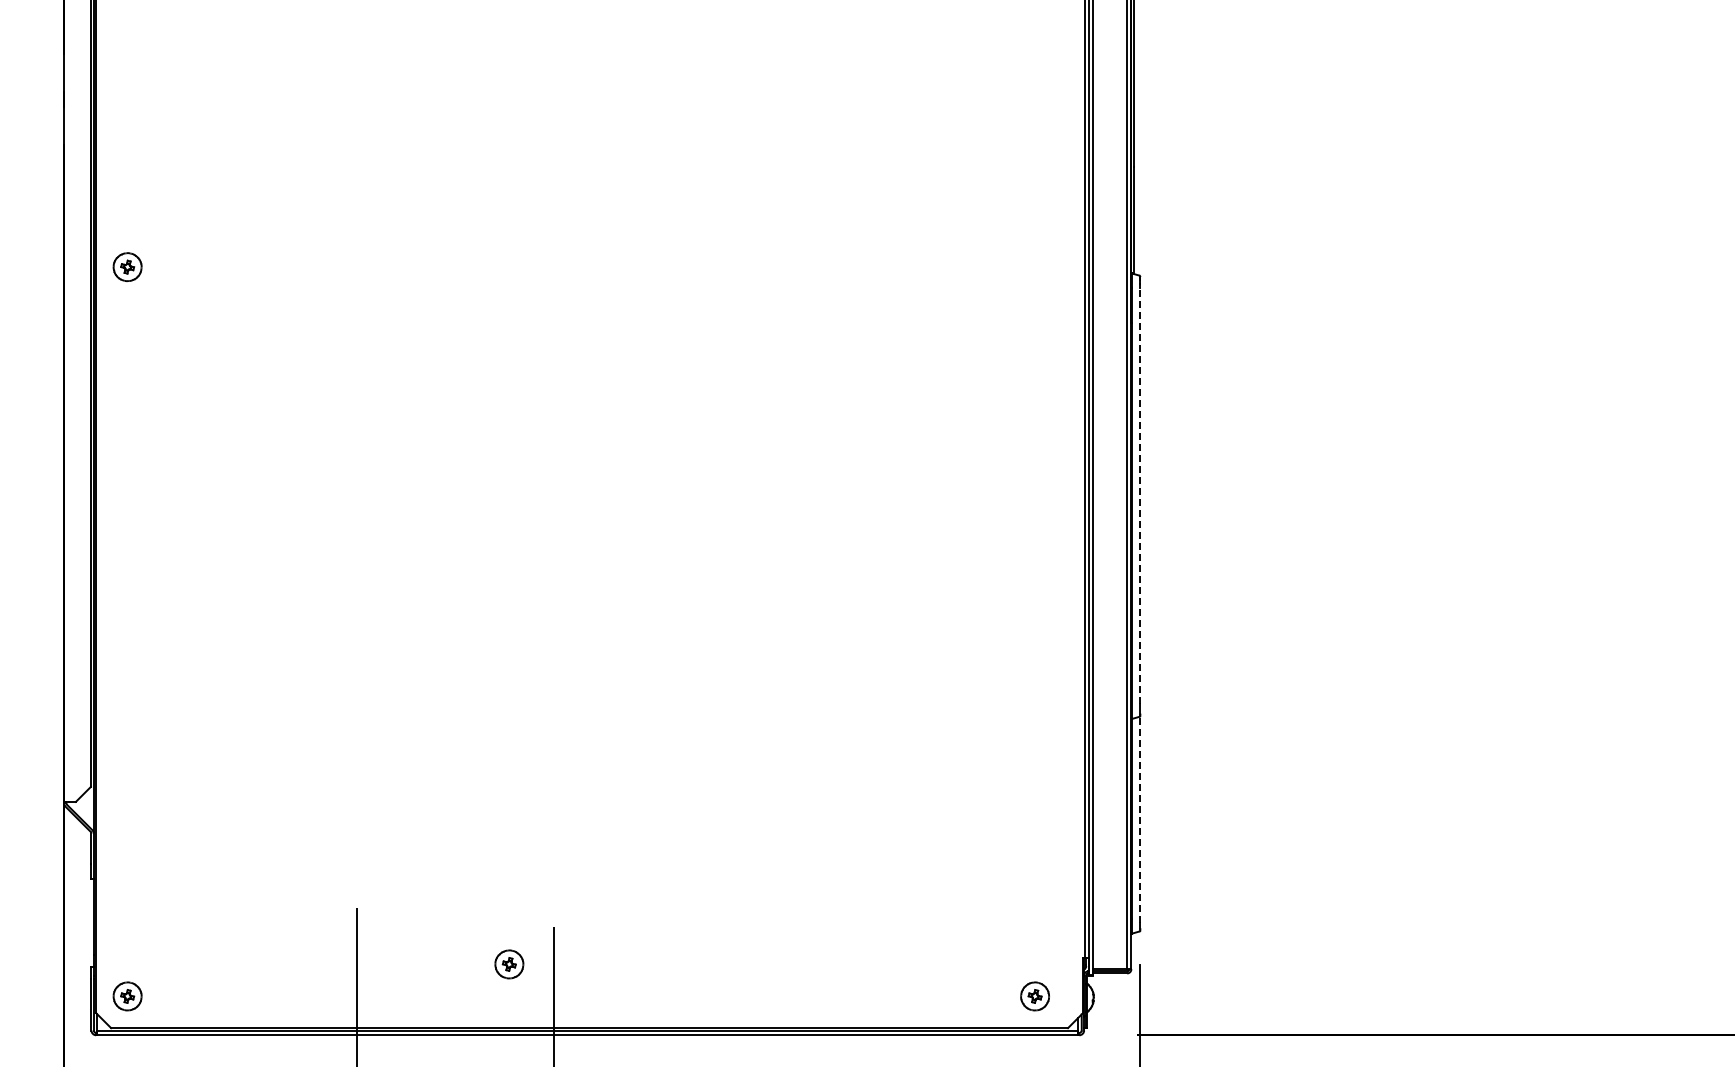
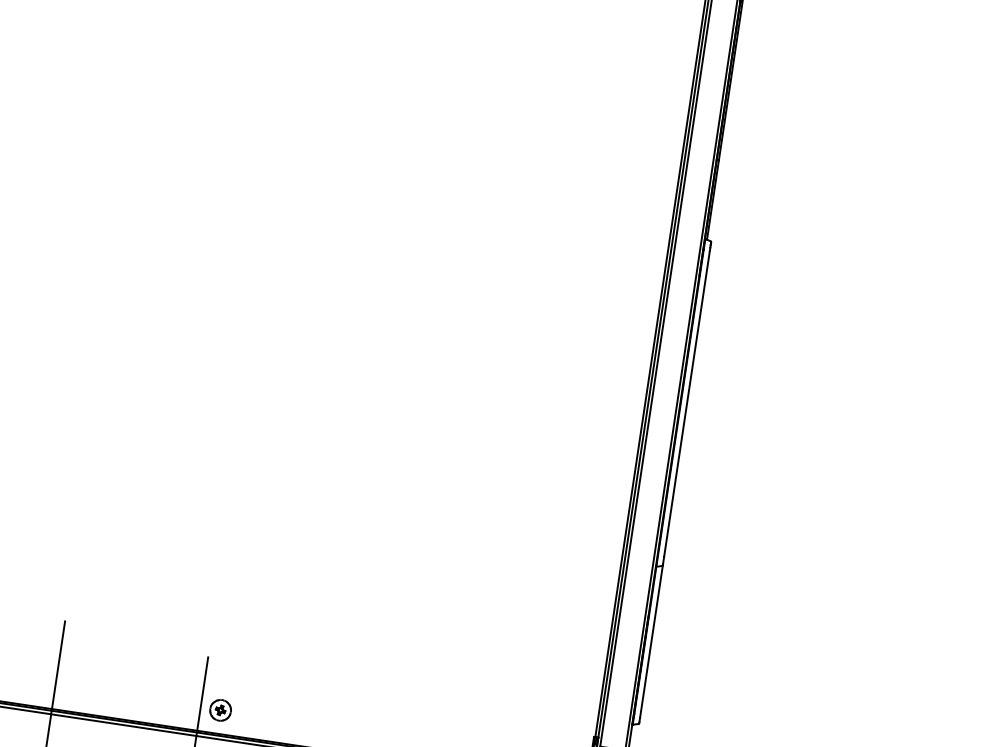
line: (1140, 496) -> (687, 403), dashed -> solid
line: (1140, 818) -> (651, 640), dashed -> solid
part: (509, 964) -> (220, 710), moved

